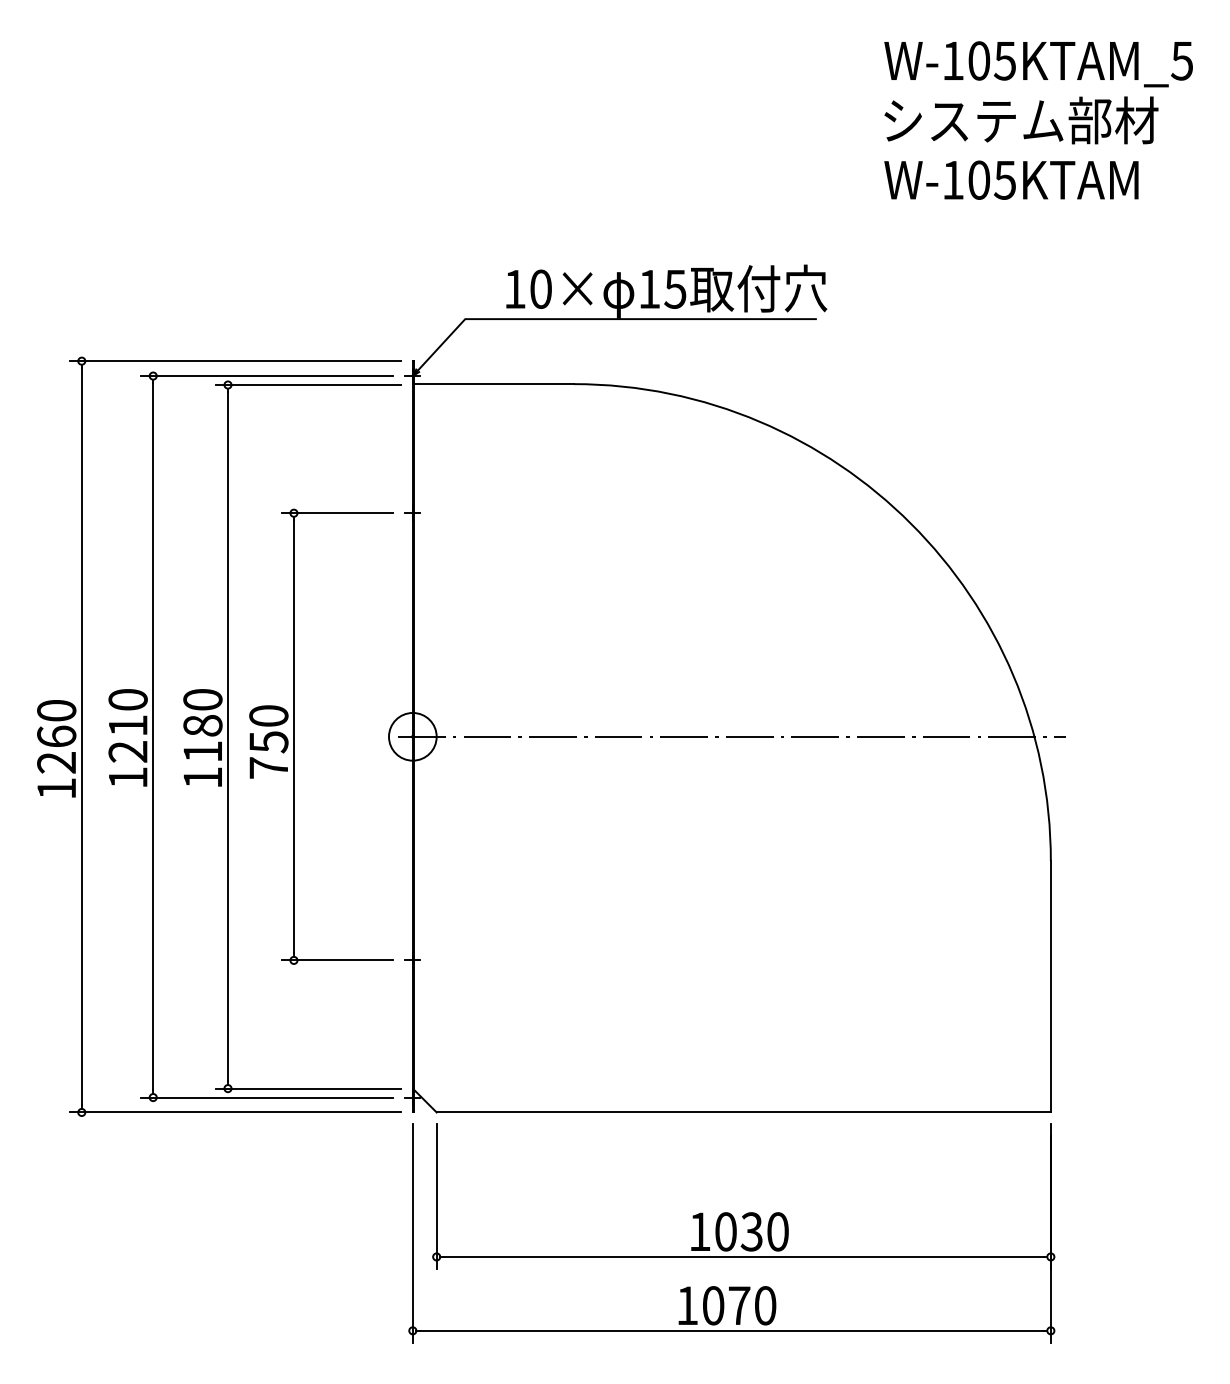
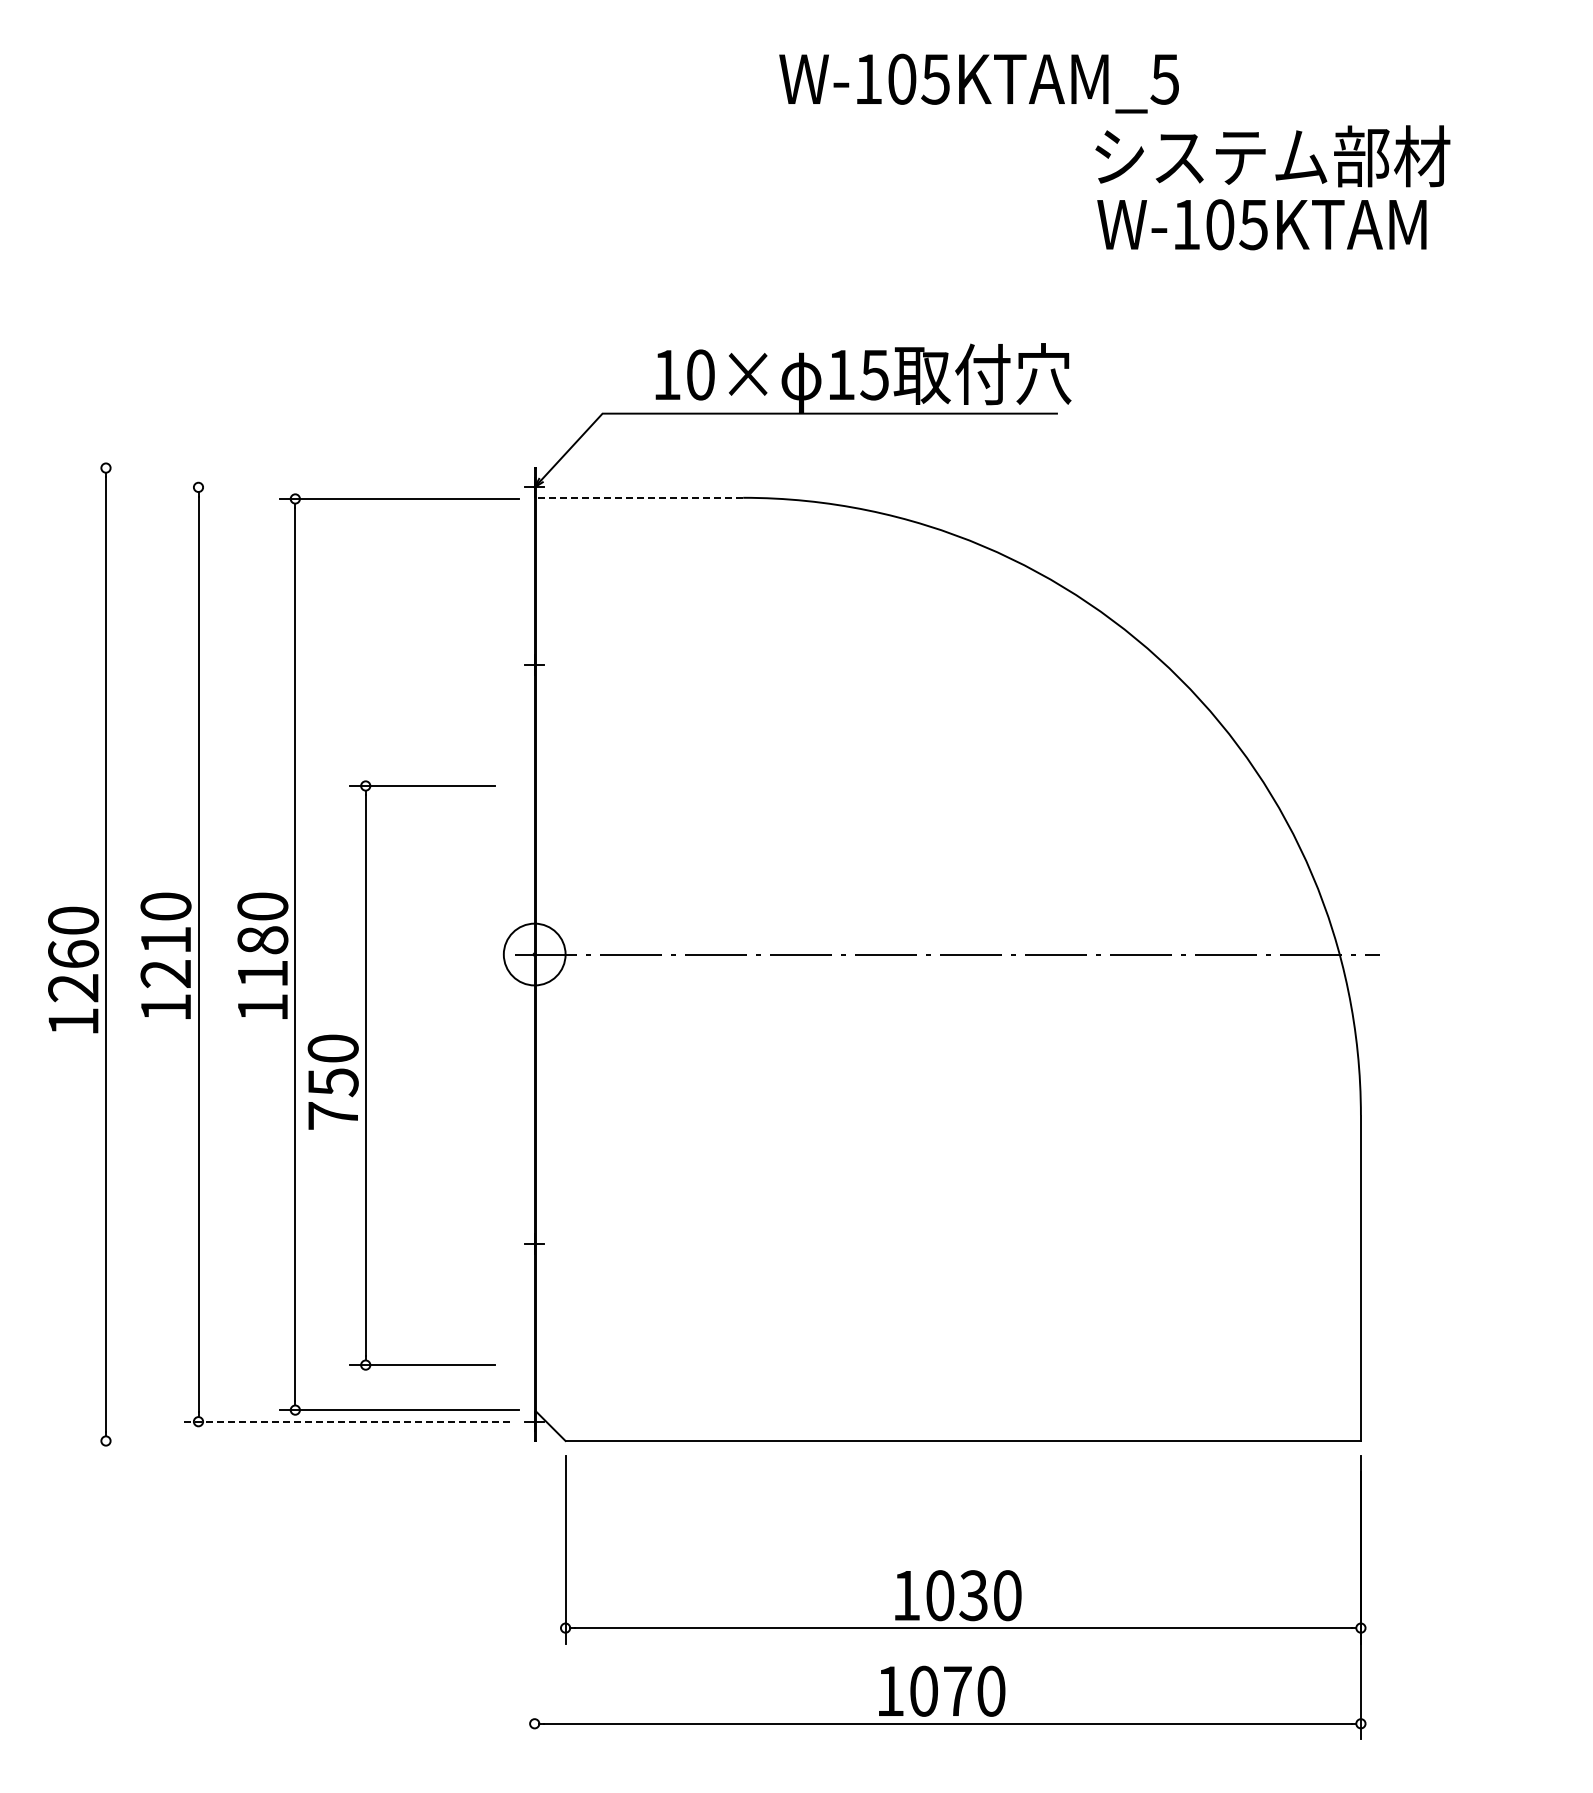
text: (1038, 64) -> (978, 83), moved
text: (1021, 120) -> (1272, 156), moved
text: (1011, 180) -> (1261, 224), moved
line: (235, 361) -> (304, 468), removed
line: (267, 376) -> (346, 487), removed
line: (493, 383) -> (639, 497), solid -> dashed
part: (294, 736) -> (366, 1075), moved
line: (266, 1097) -> (345, 1421), solid -> dashed
line: (235, 1112) -> (304, 1441), removed
line: (412, 1233) -> (534, 1597), removed

